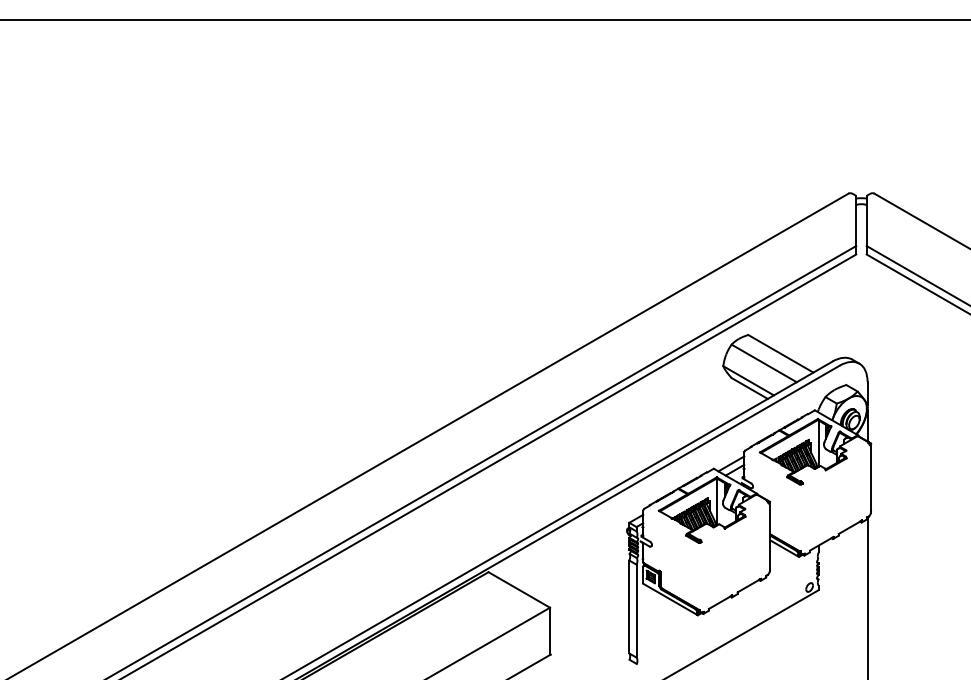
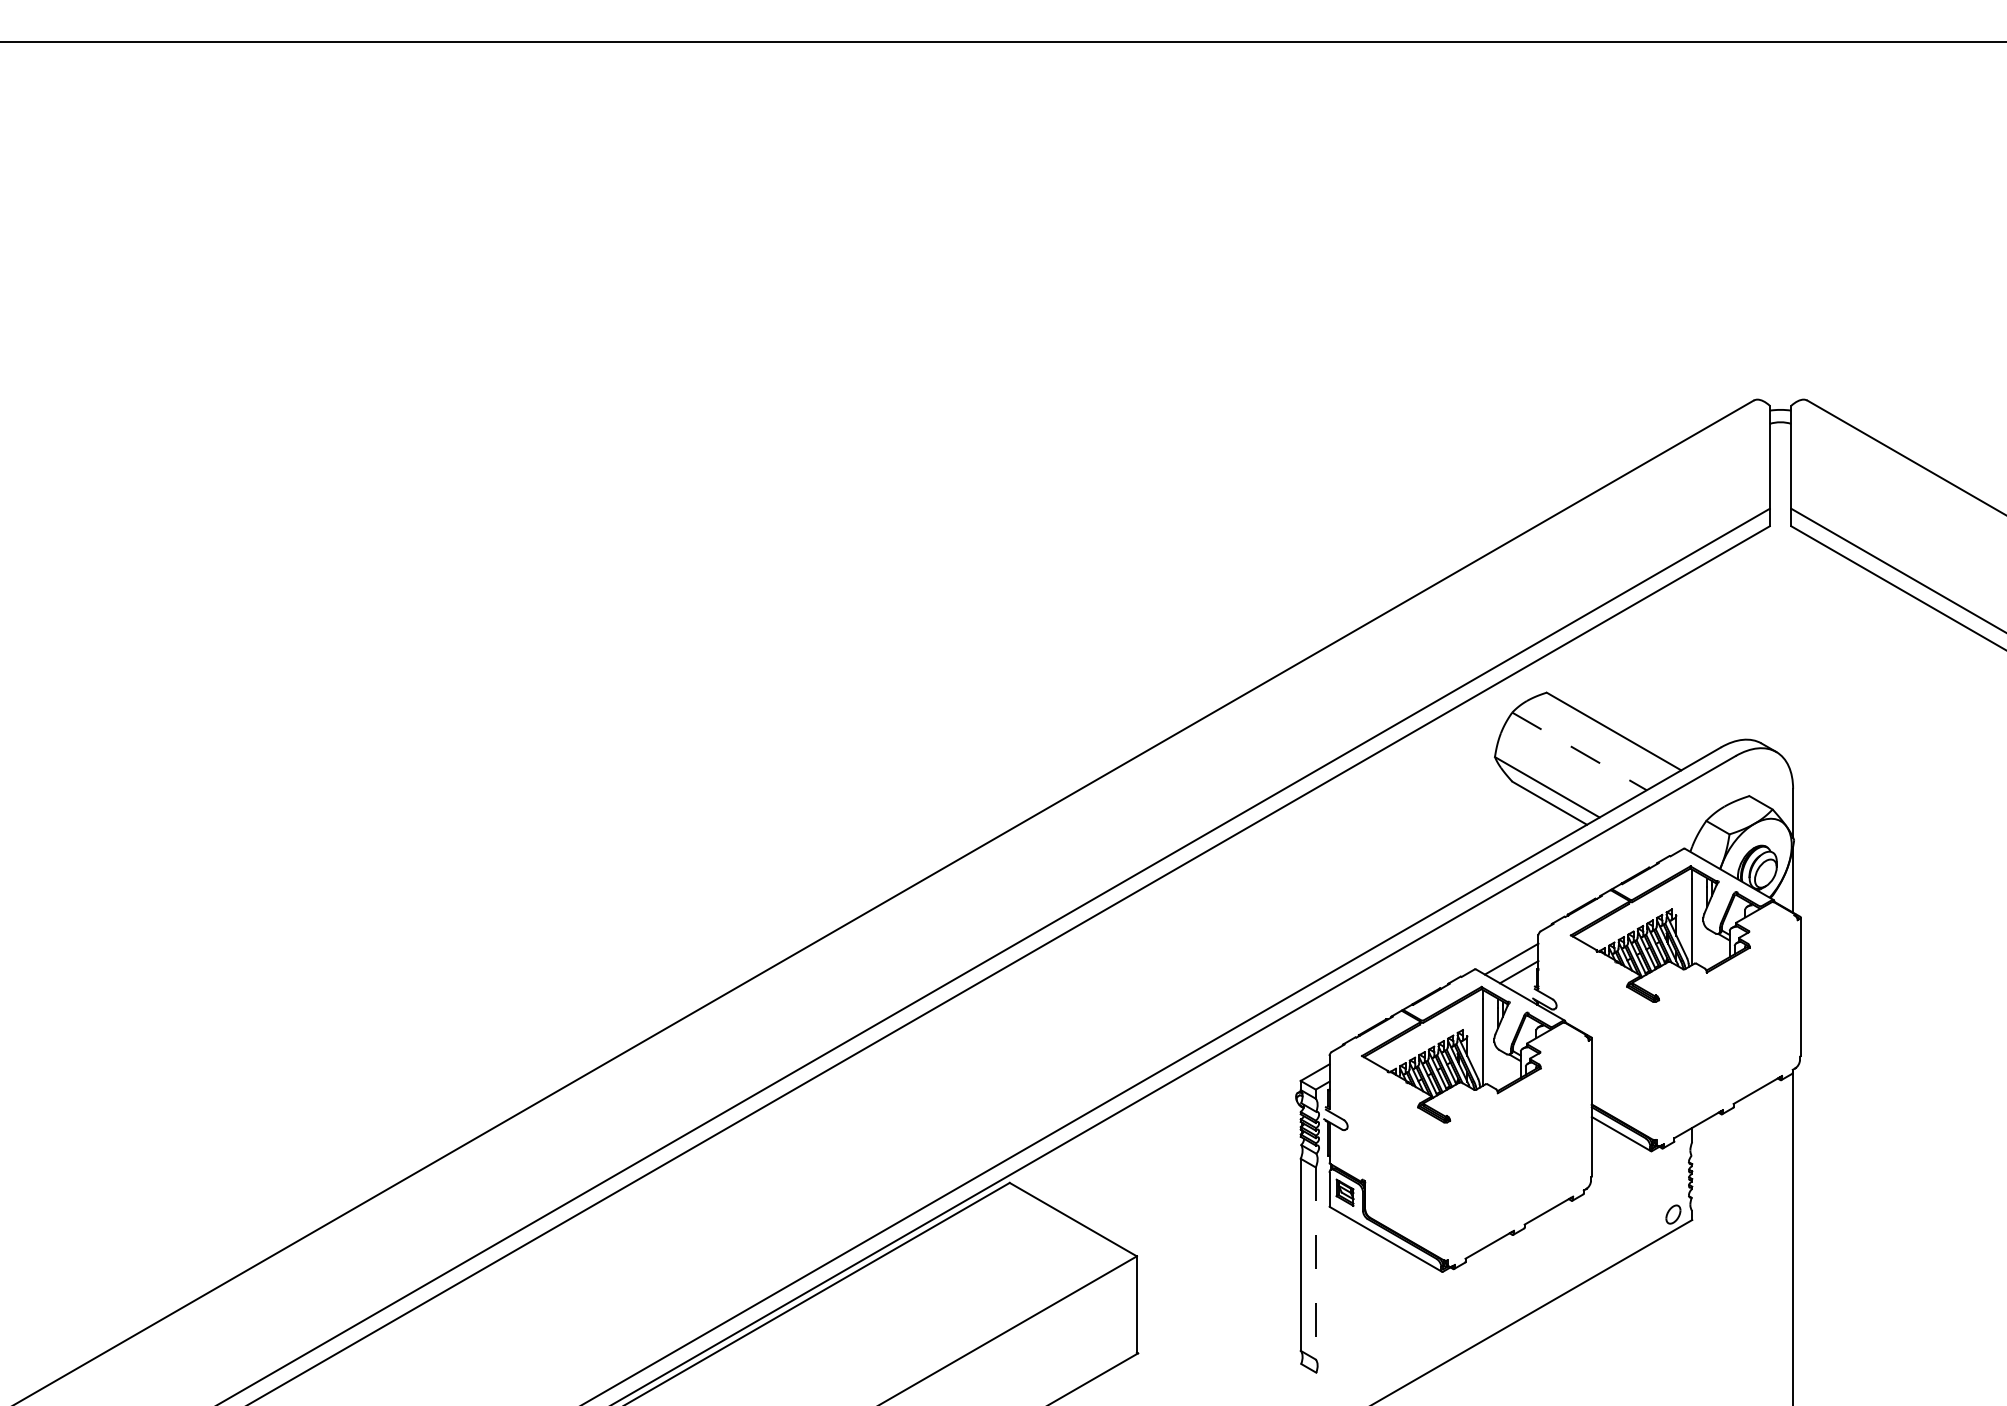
line: (764, 363) -> (1580, 751), solid -> dashed
line: (636, 611) -> (1315, 1264), solid -> dashed

